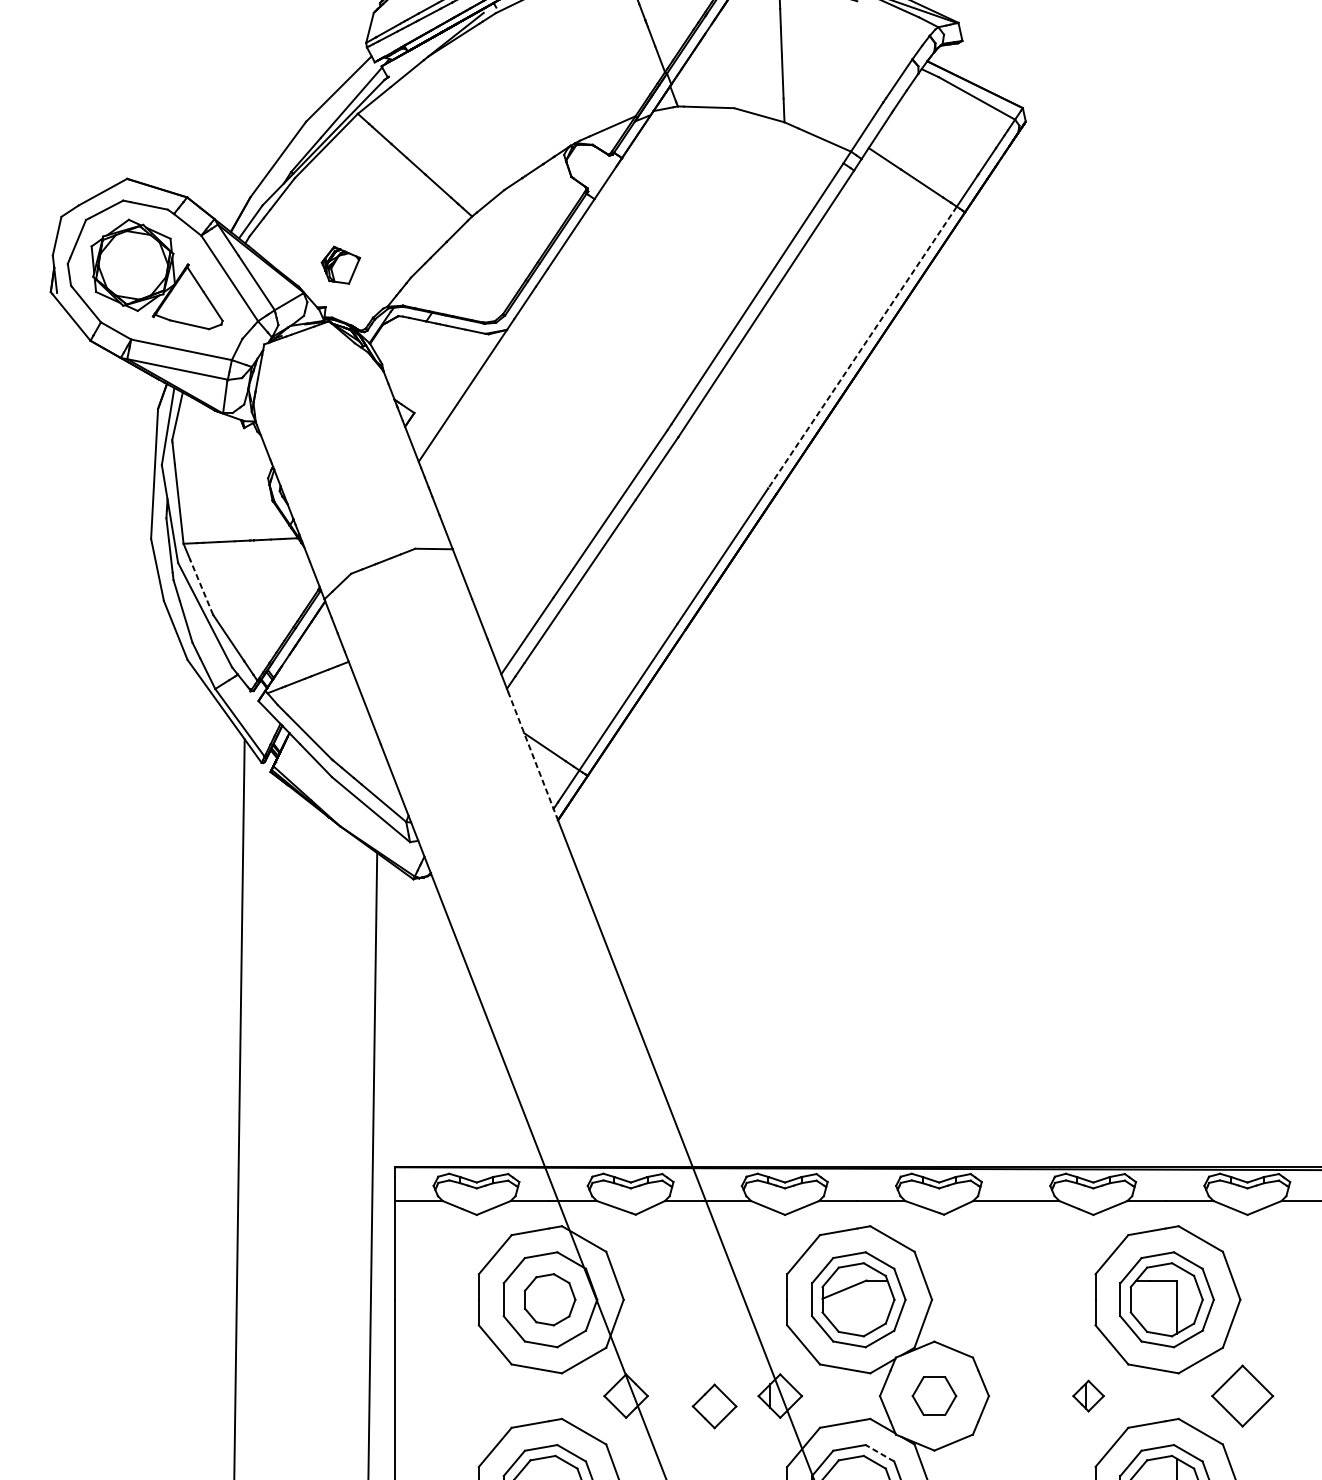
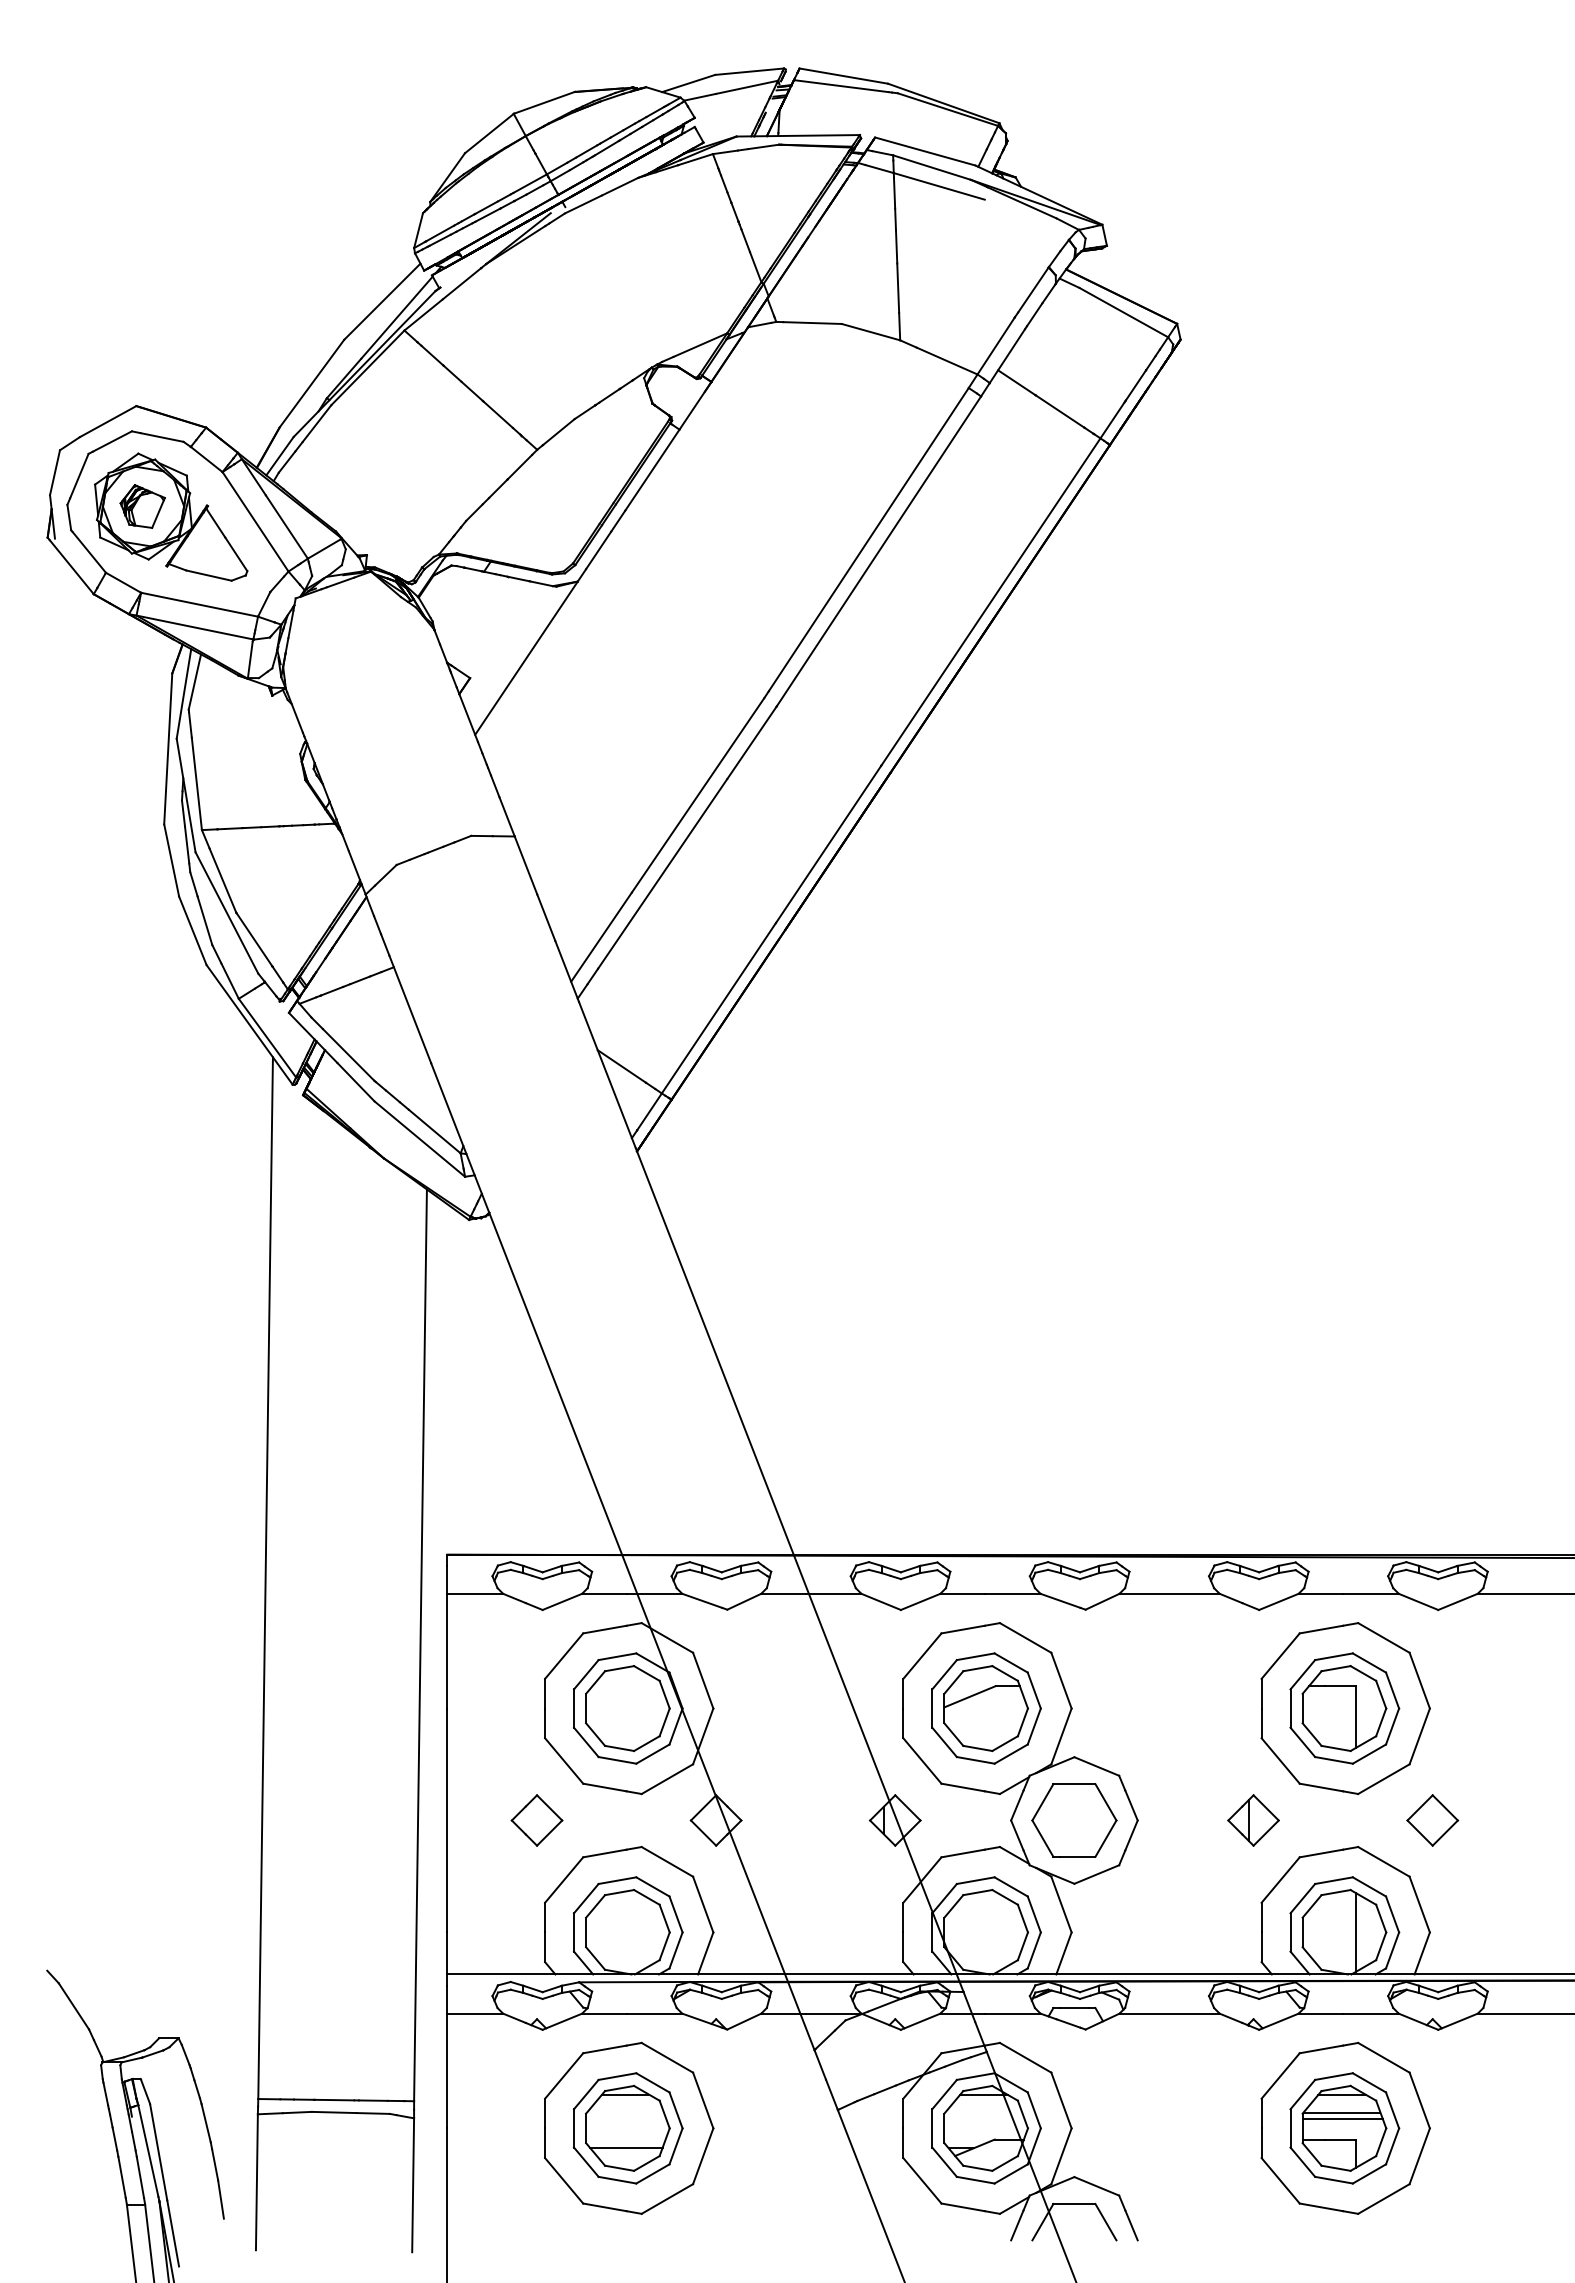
part: (340, 265) -> (142, 506), moved
line: (862, 347) -> (990, 602), dashed -> solid
line: (201, 587) -> (222, 880), dashed -> solid
line: (532, 754) -> (607, 1075), dashed -> solid
part: (549, 1299) -> (627, 1708), size x1.43
part: (934, 1396) -> (1074, 1820), size x1.67
part: (1088, 1396) -> (1253, 1820), size x1.43
part: (1242, 1396) -> (1432, 1820), size x0.71
part: (714, 1406) -> (536, 1820), moved
line: (879, 1452) -> (1010, 1886), dashed -> solid

